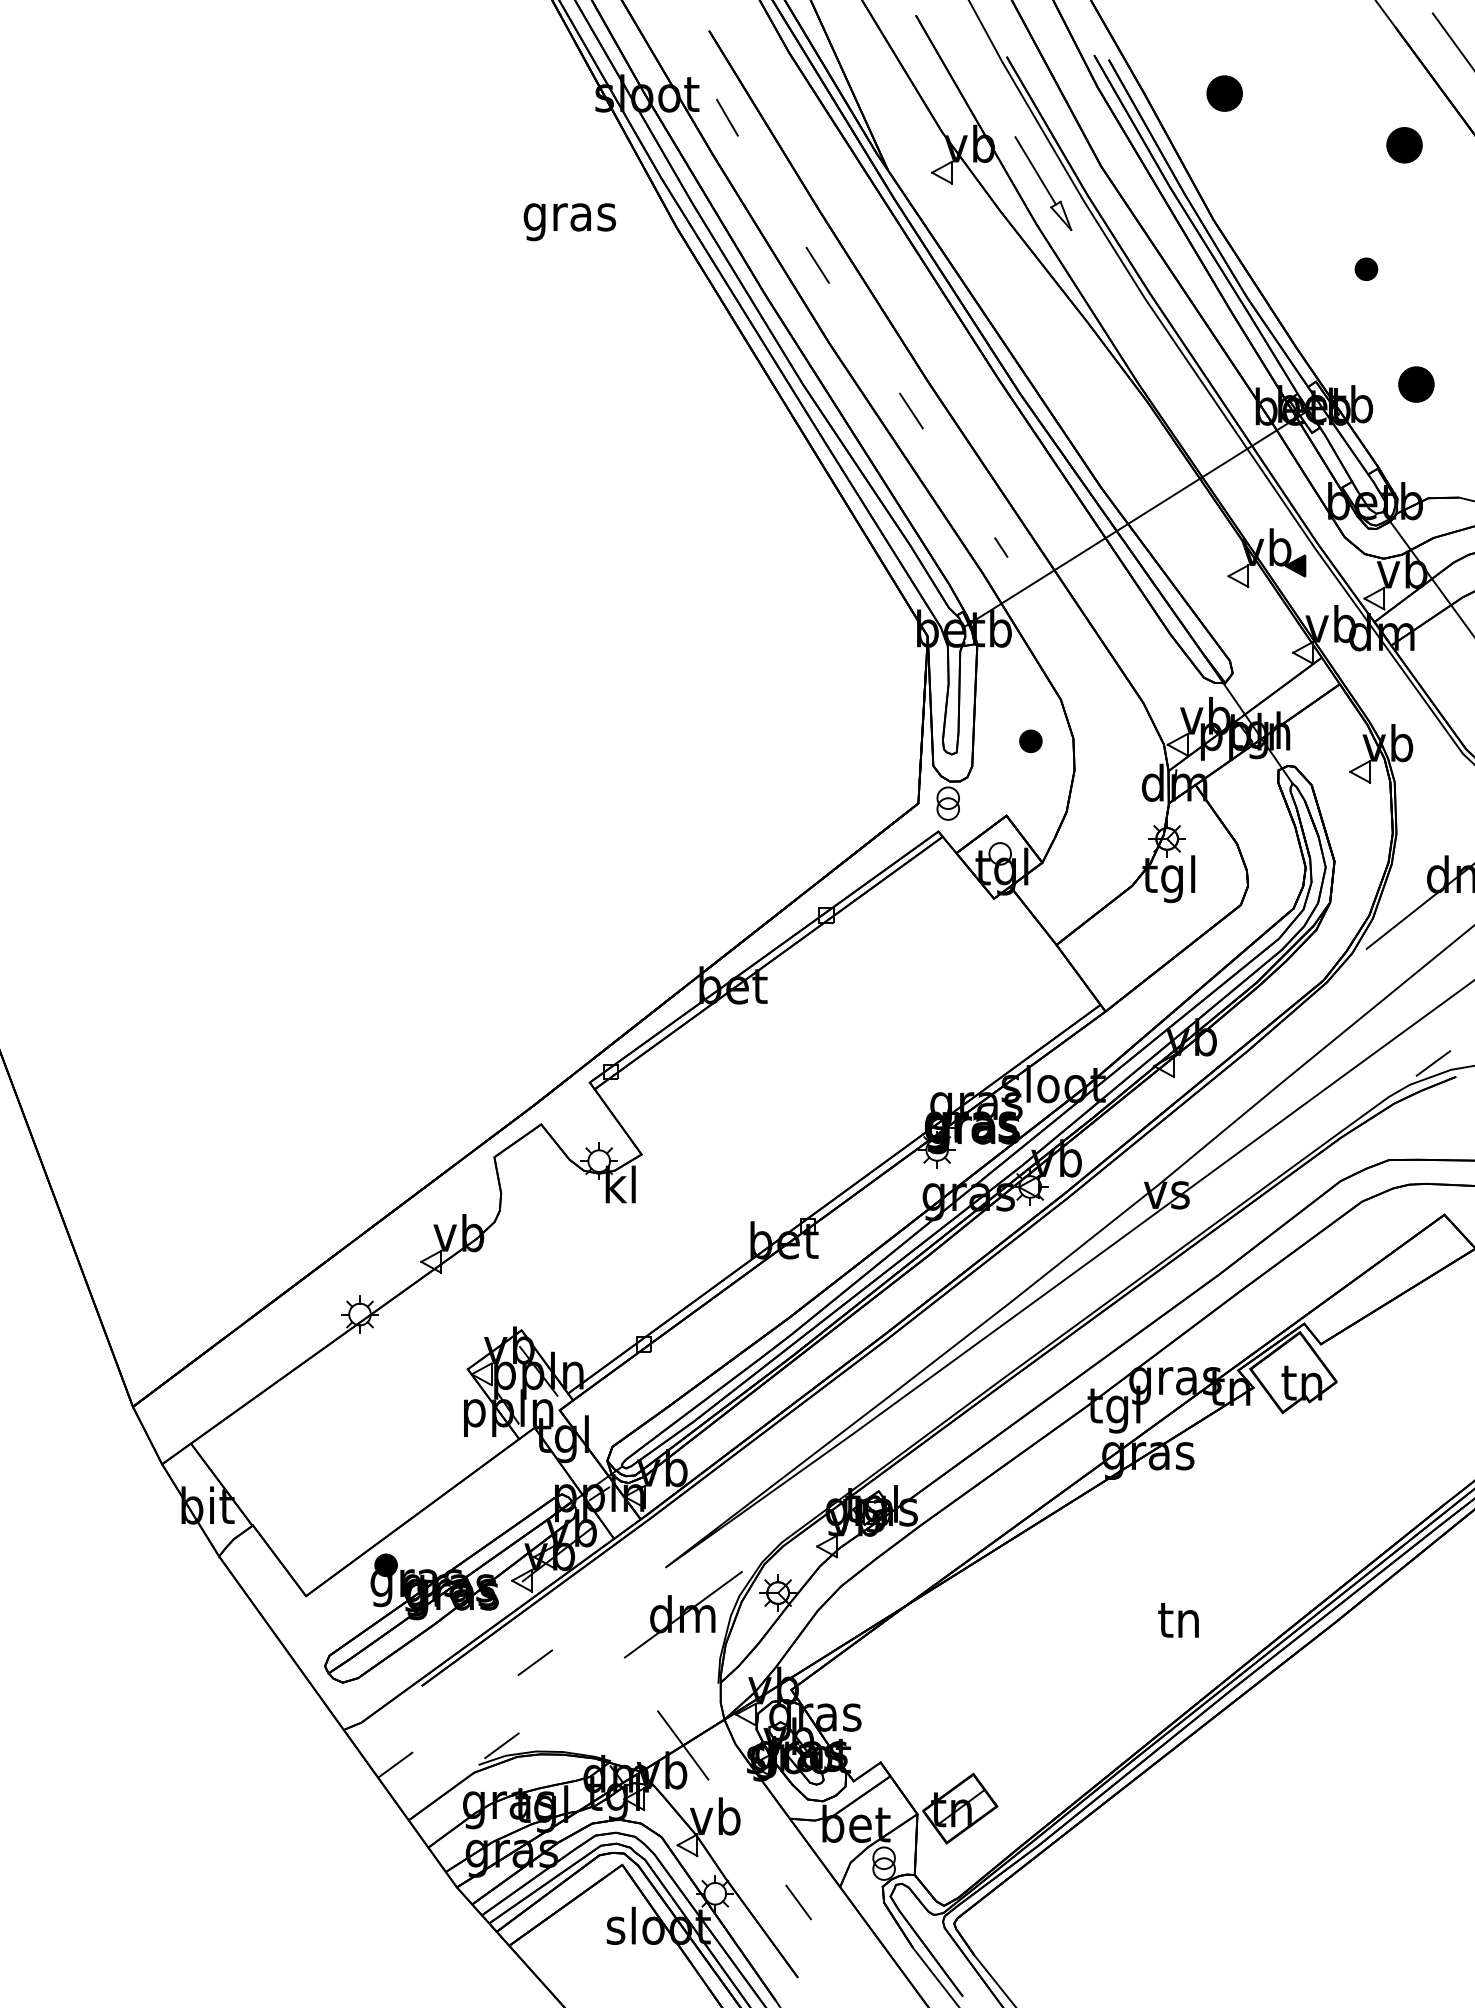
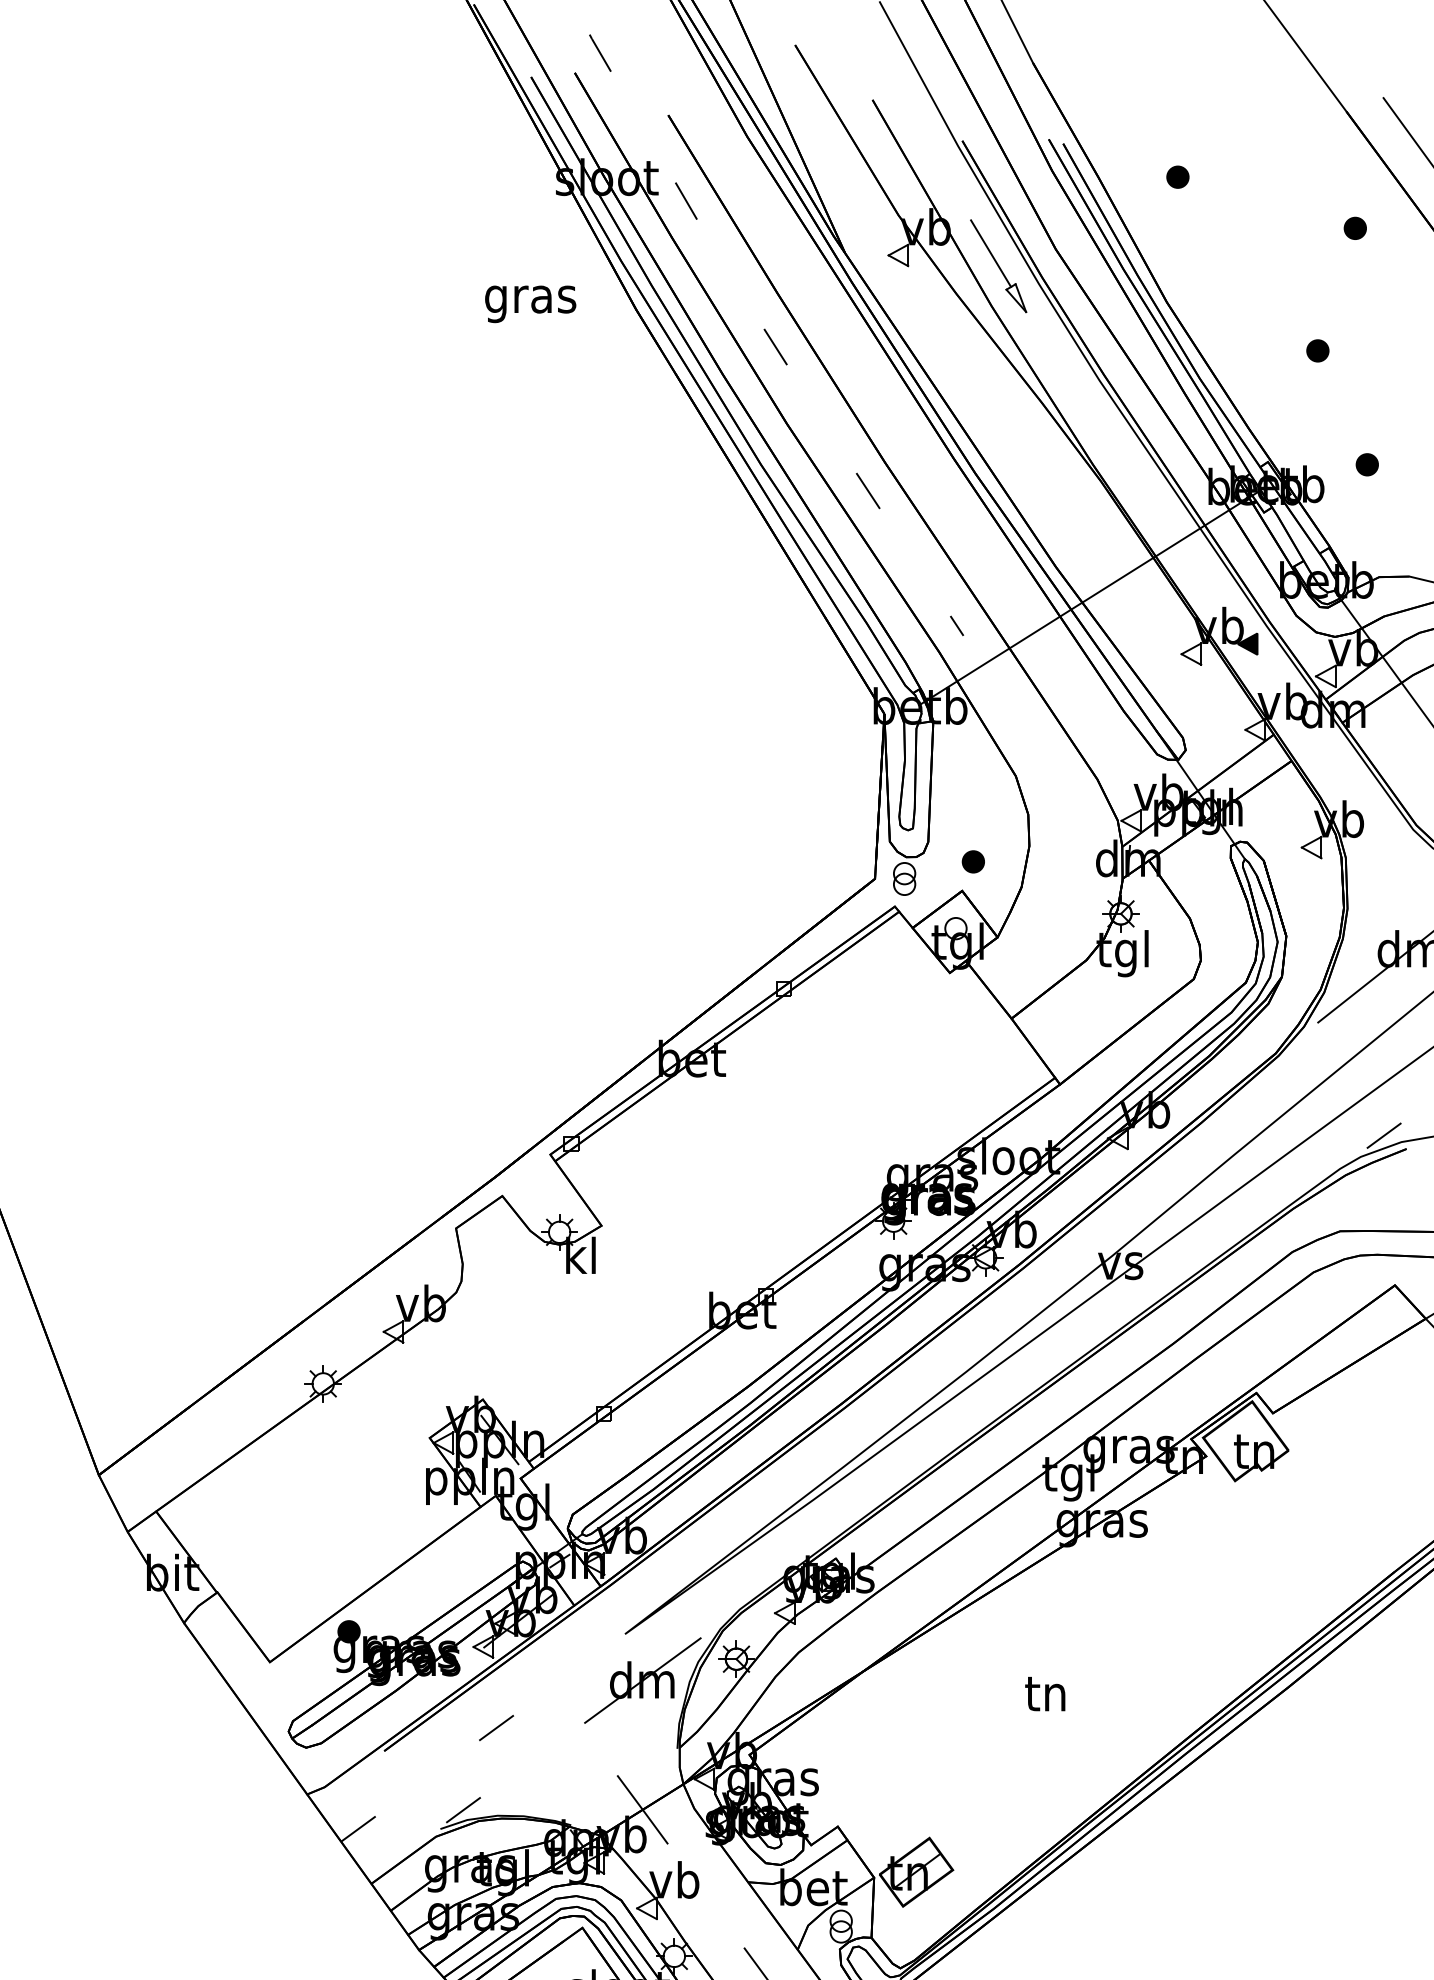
part: (1224, 93) -> (1177, 177), size x0.62
part: (1403, 145) -> (1354, 228), size x0.62
part: (1416, 384) -> (1367, 464), size x0.62
part: (1030, 740) -> (973, 861), moved
text: (1178, 1620) -> (1045, 1694), moved

